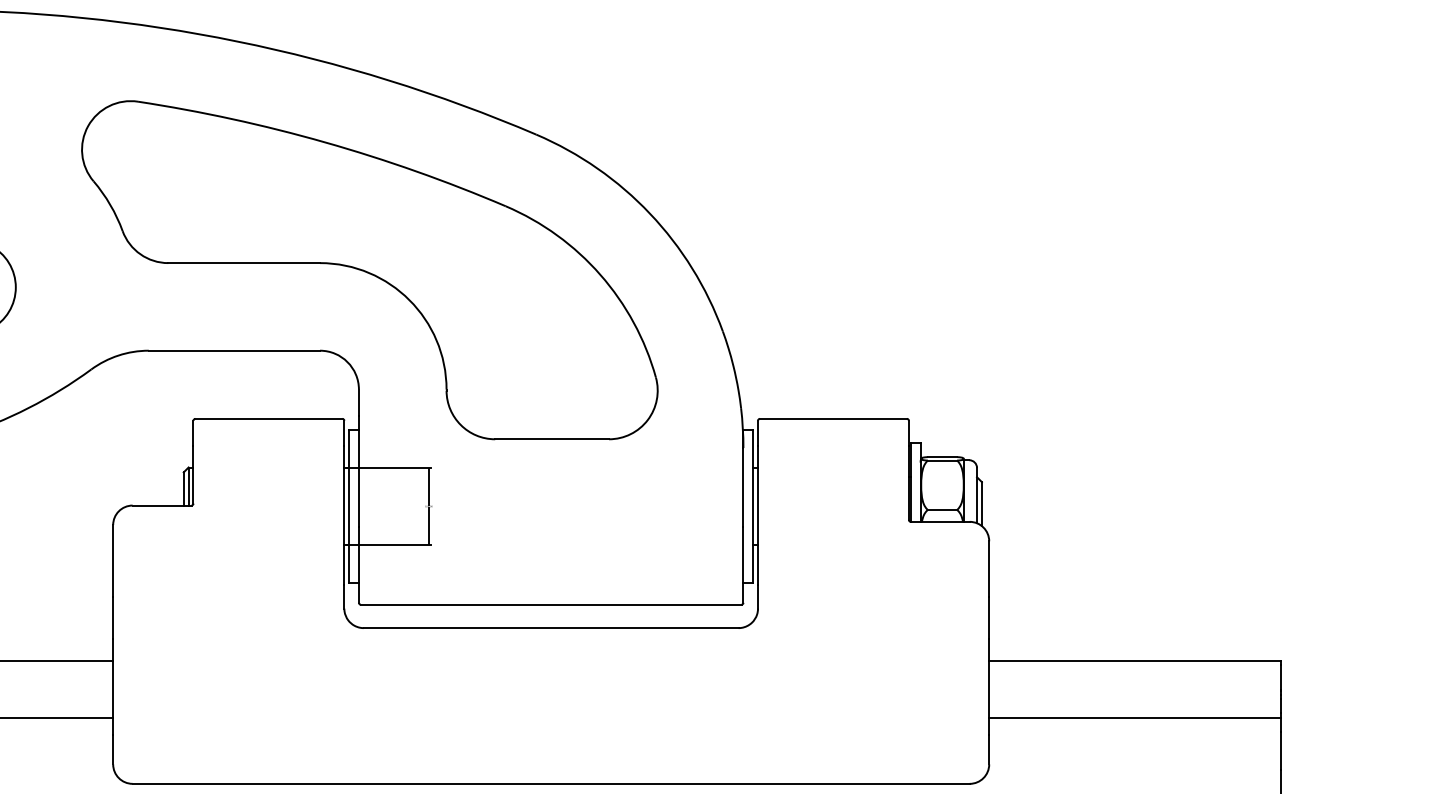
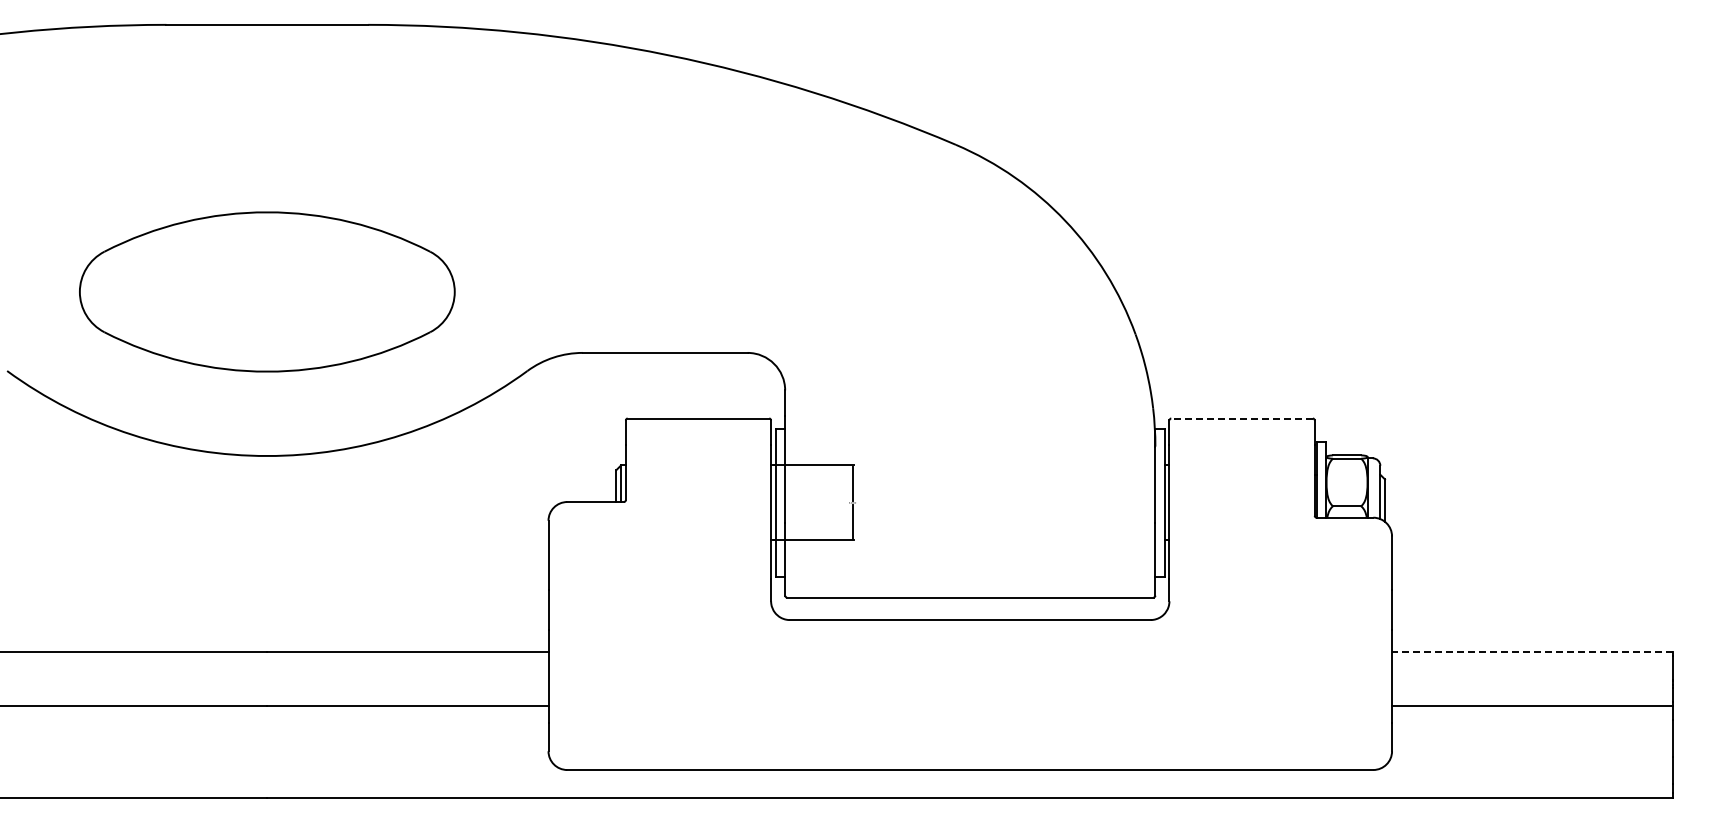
part: (369, 270) -> (795, 275), removed
line: (833, 418) -> (1242, 418), solid -> dashed
line: (1135, 660) -> (1532, 651), solid -> dashed

